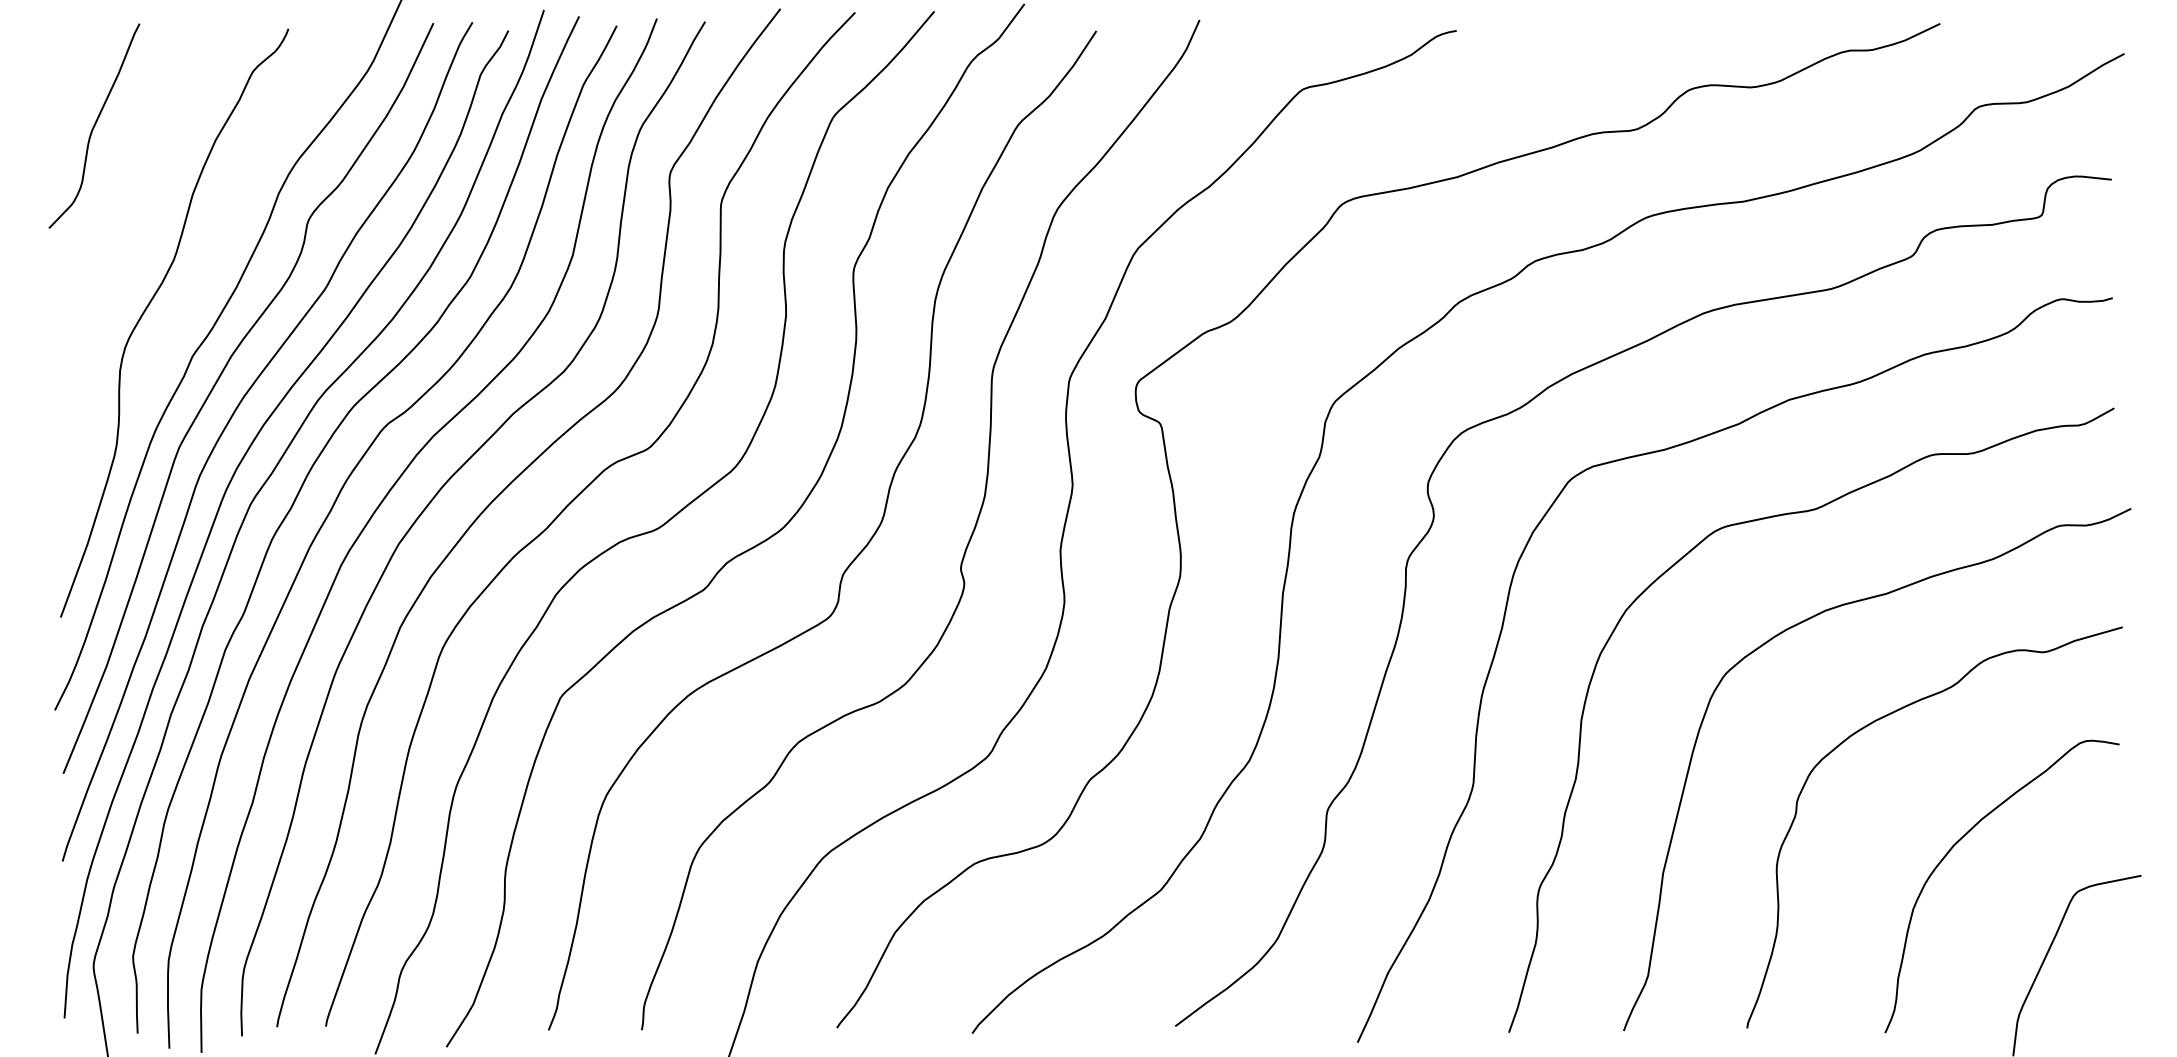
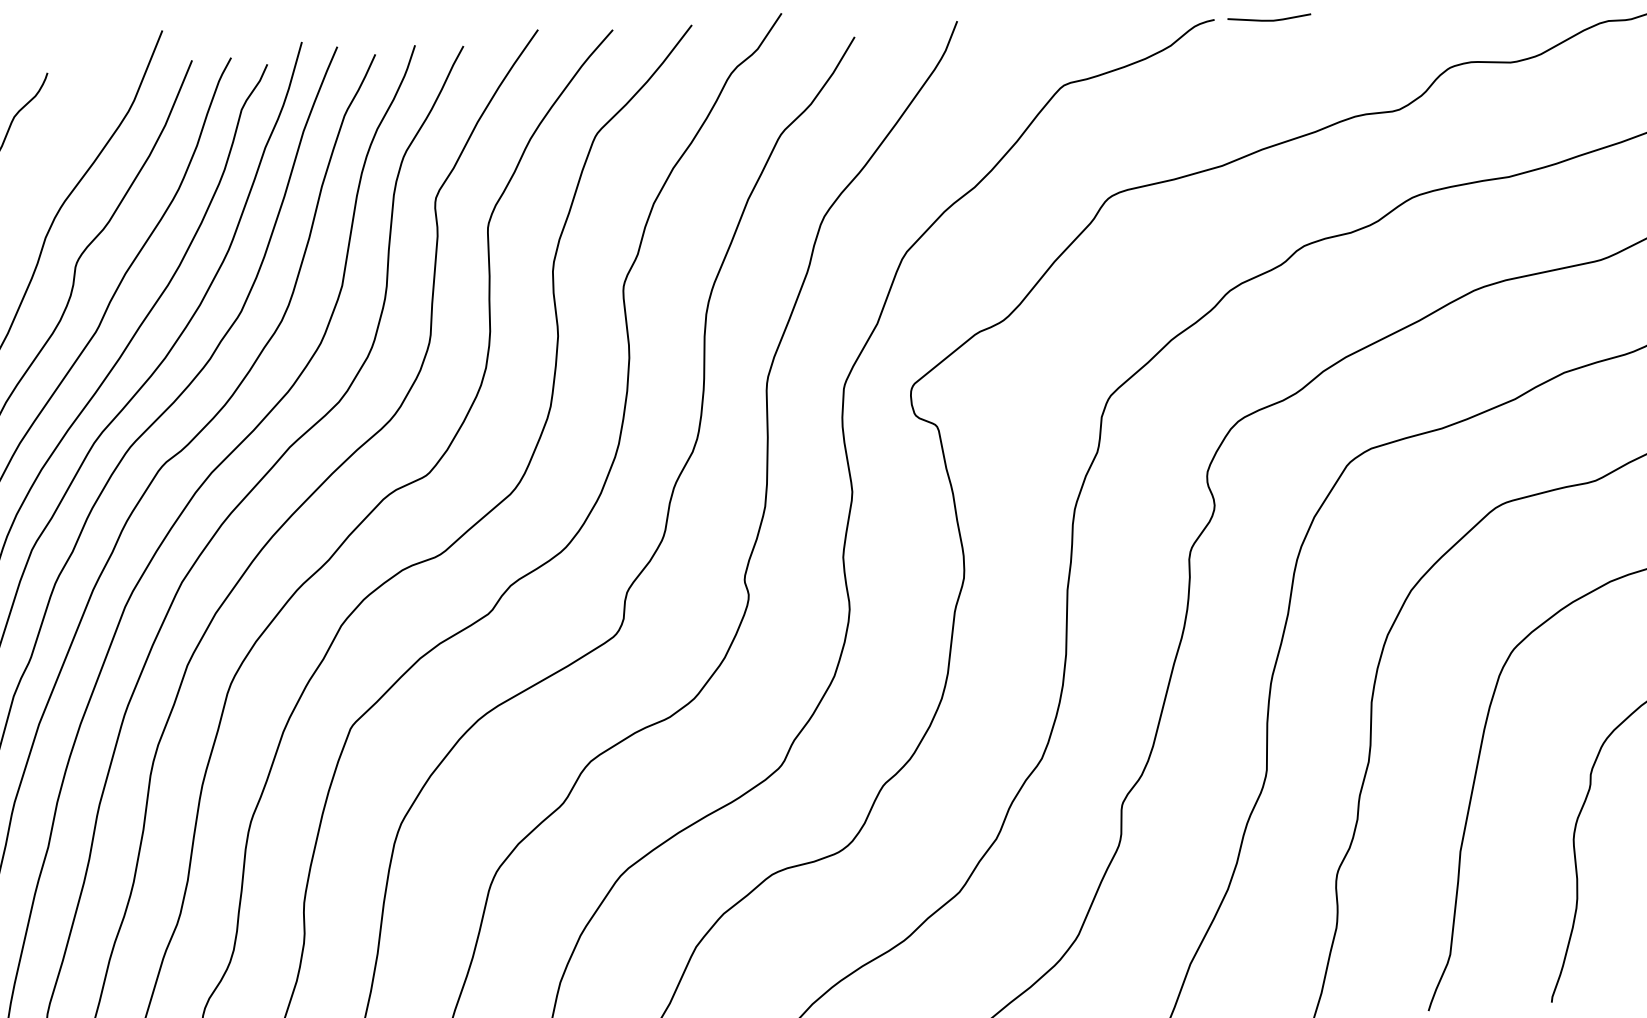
line: (1511, 33) -> (1269, 19), added

